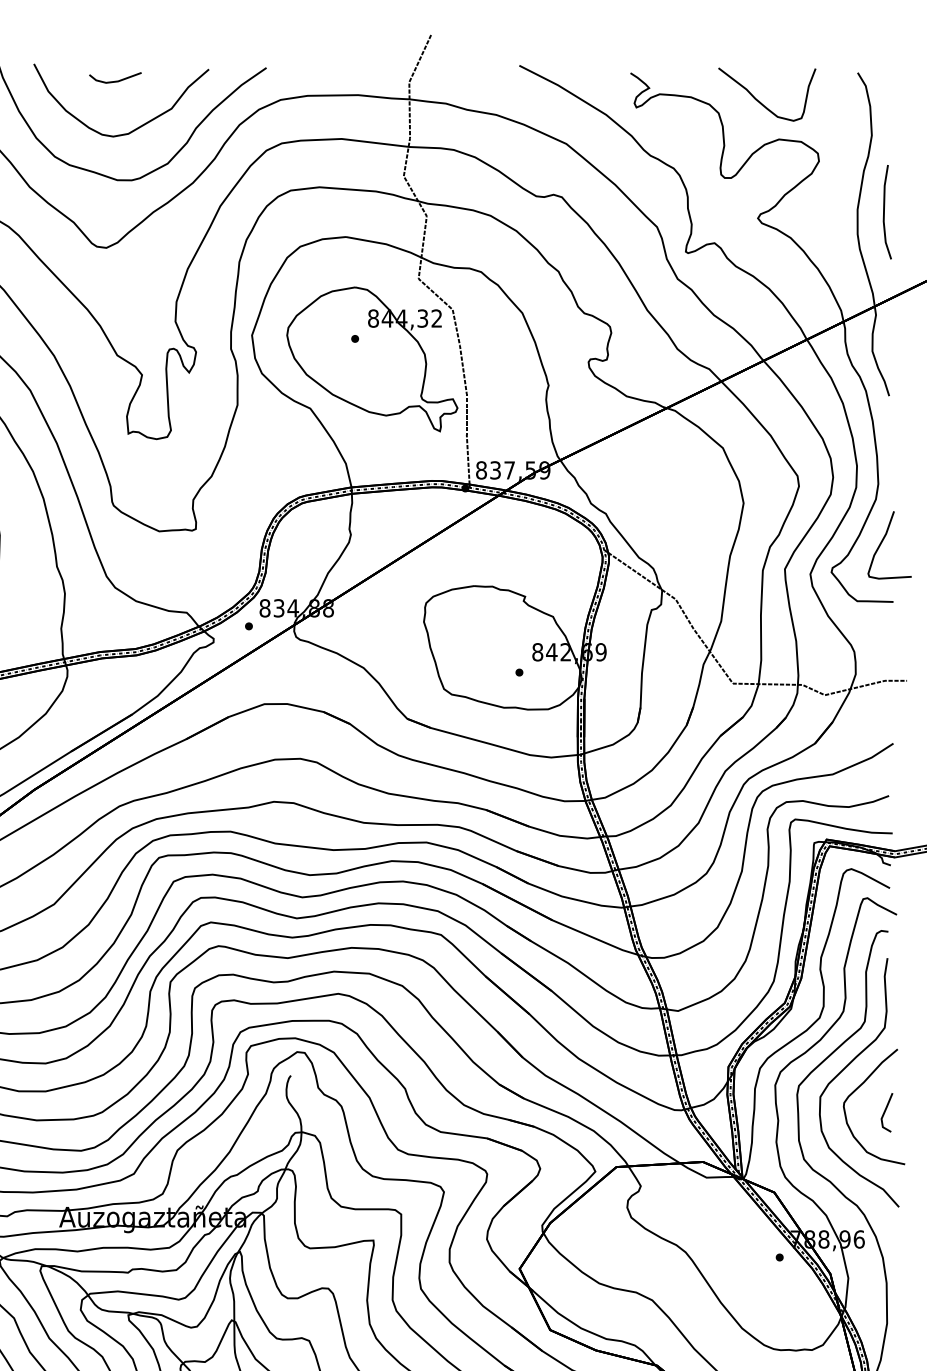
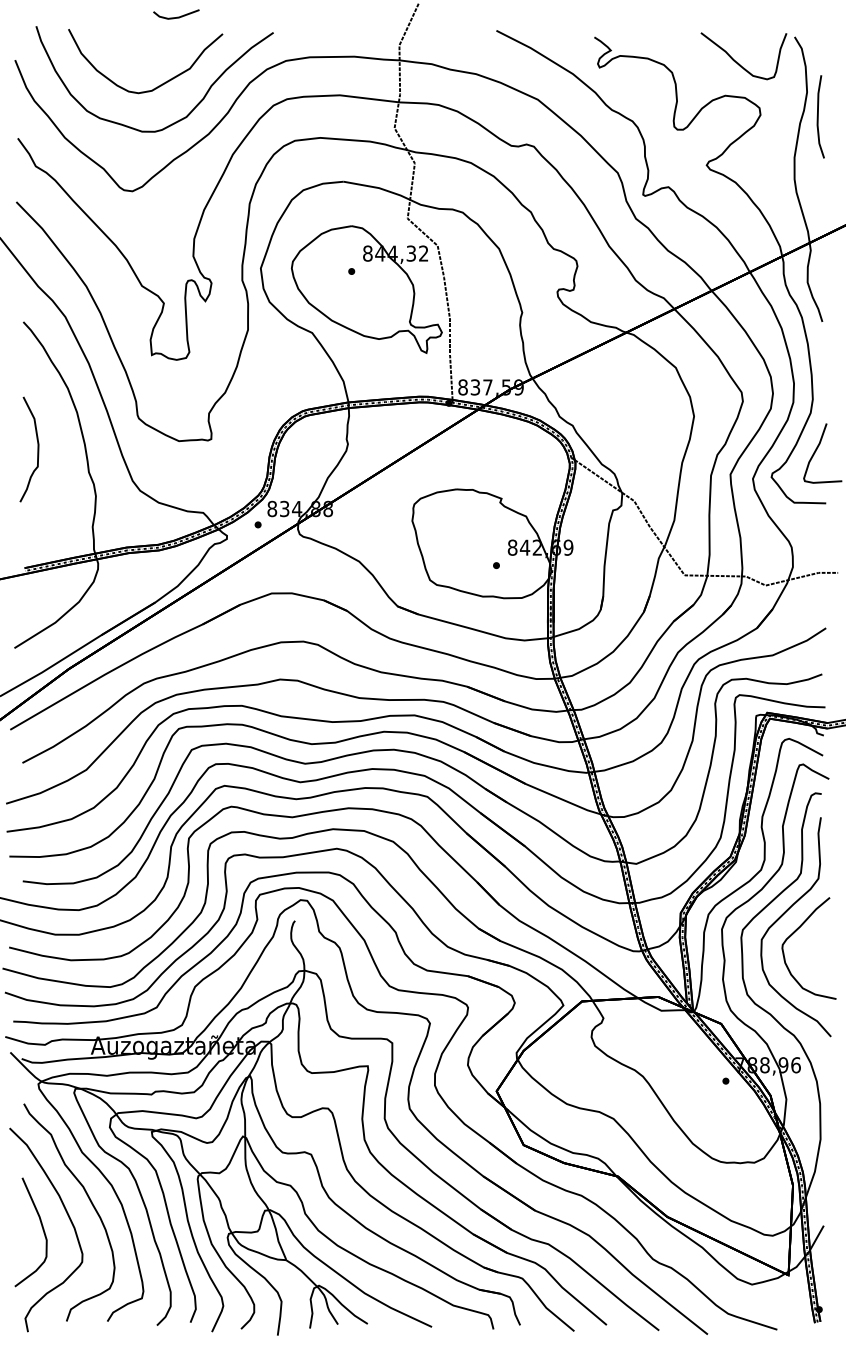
line: (116, 80) -> (177, 16), moved
curve: (761, 101) -> (738, 62), moved
line: (884, 211) -> (818, 116), moved
line: (885, 1112) -> (819, 953), removed

